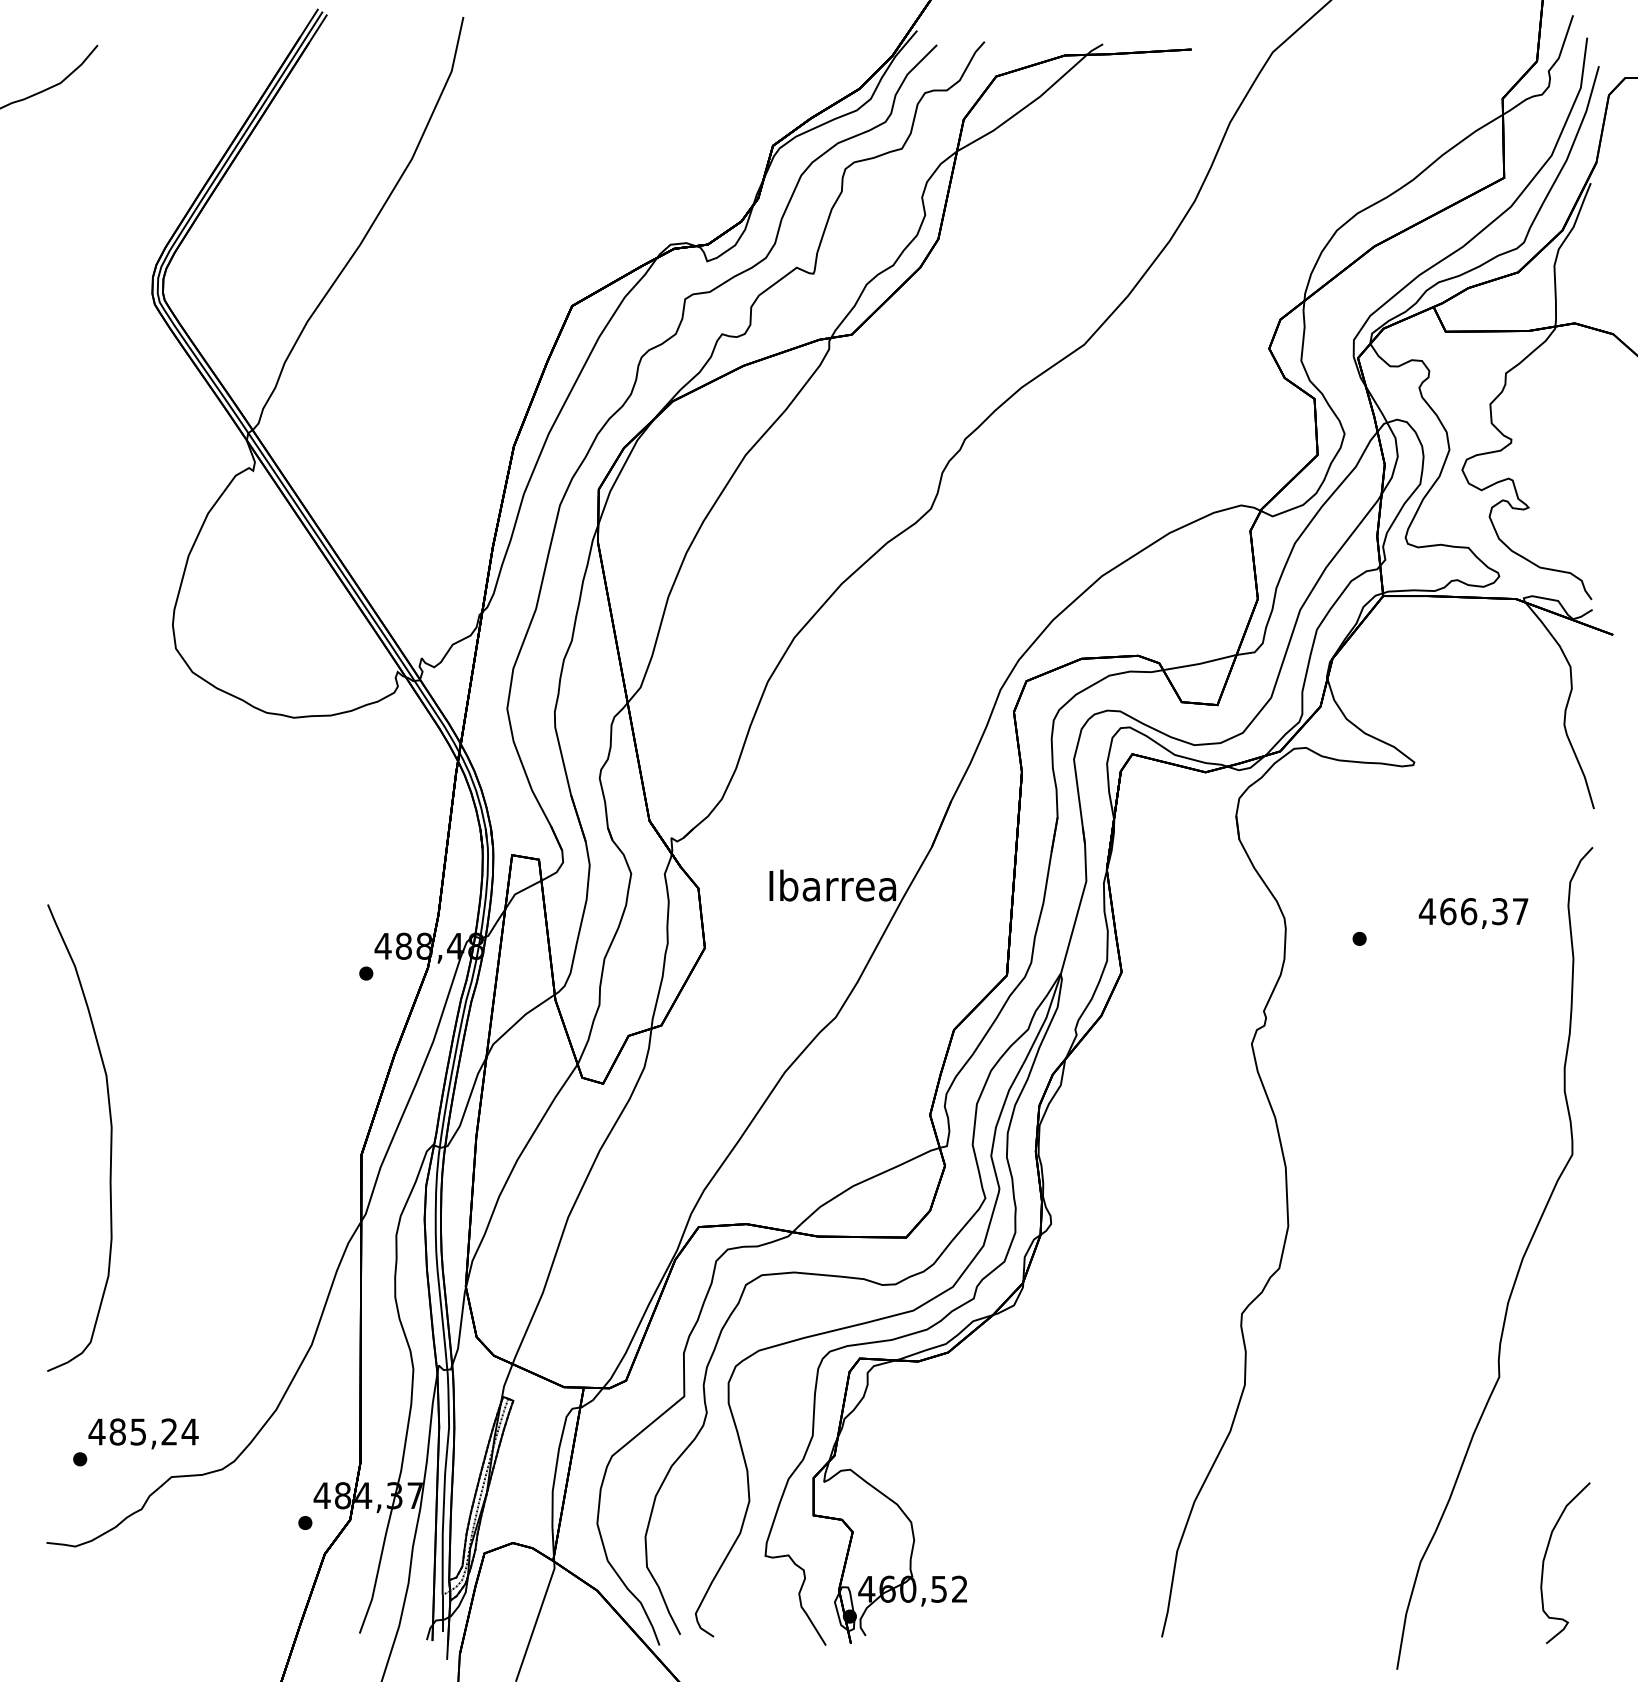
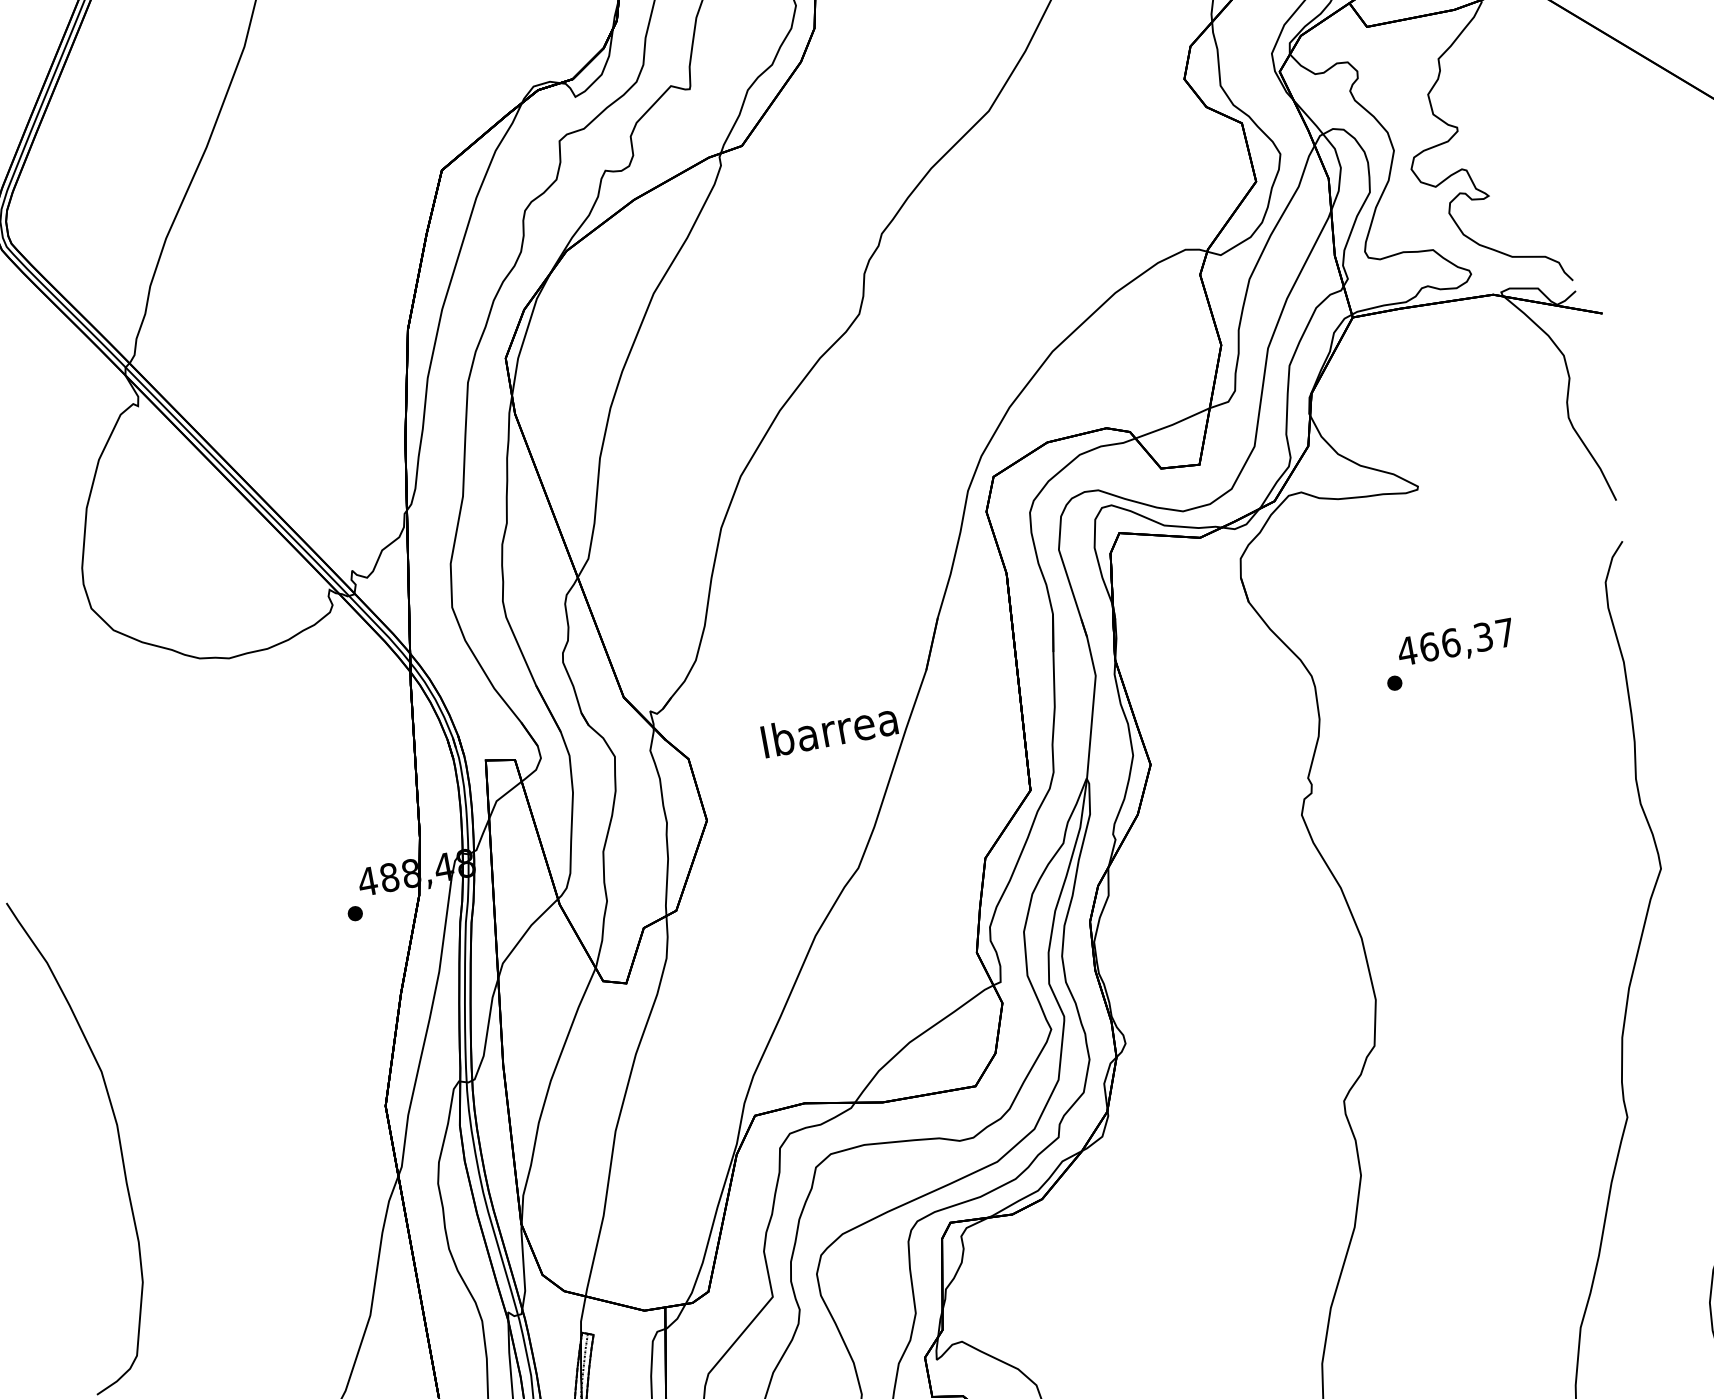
text: (1473, 913) -> (1456, 644), moved

